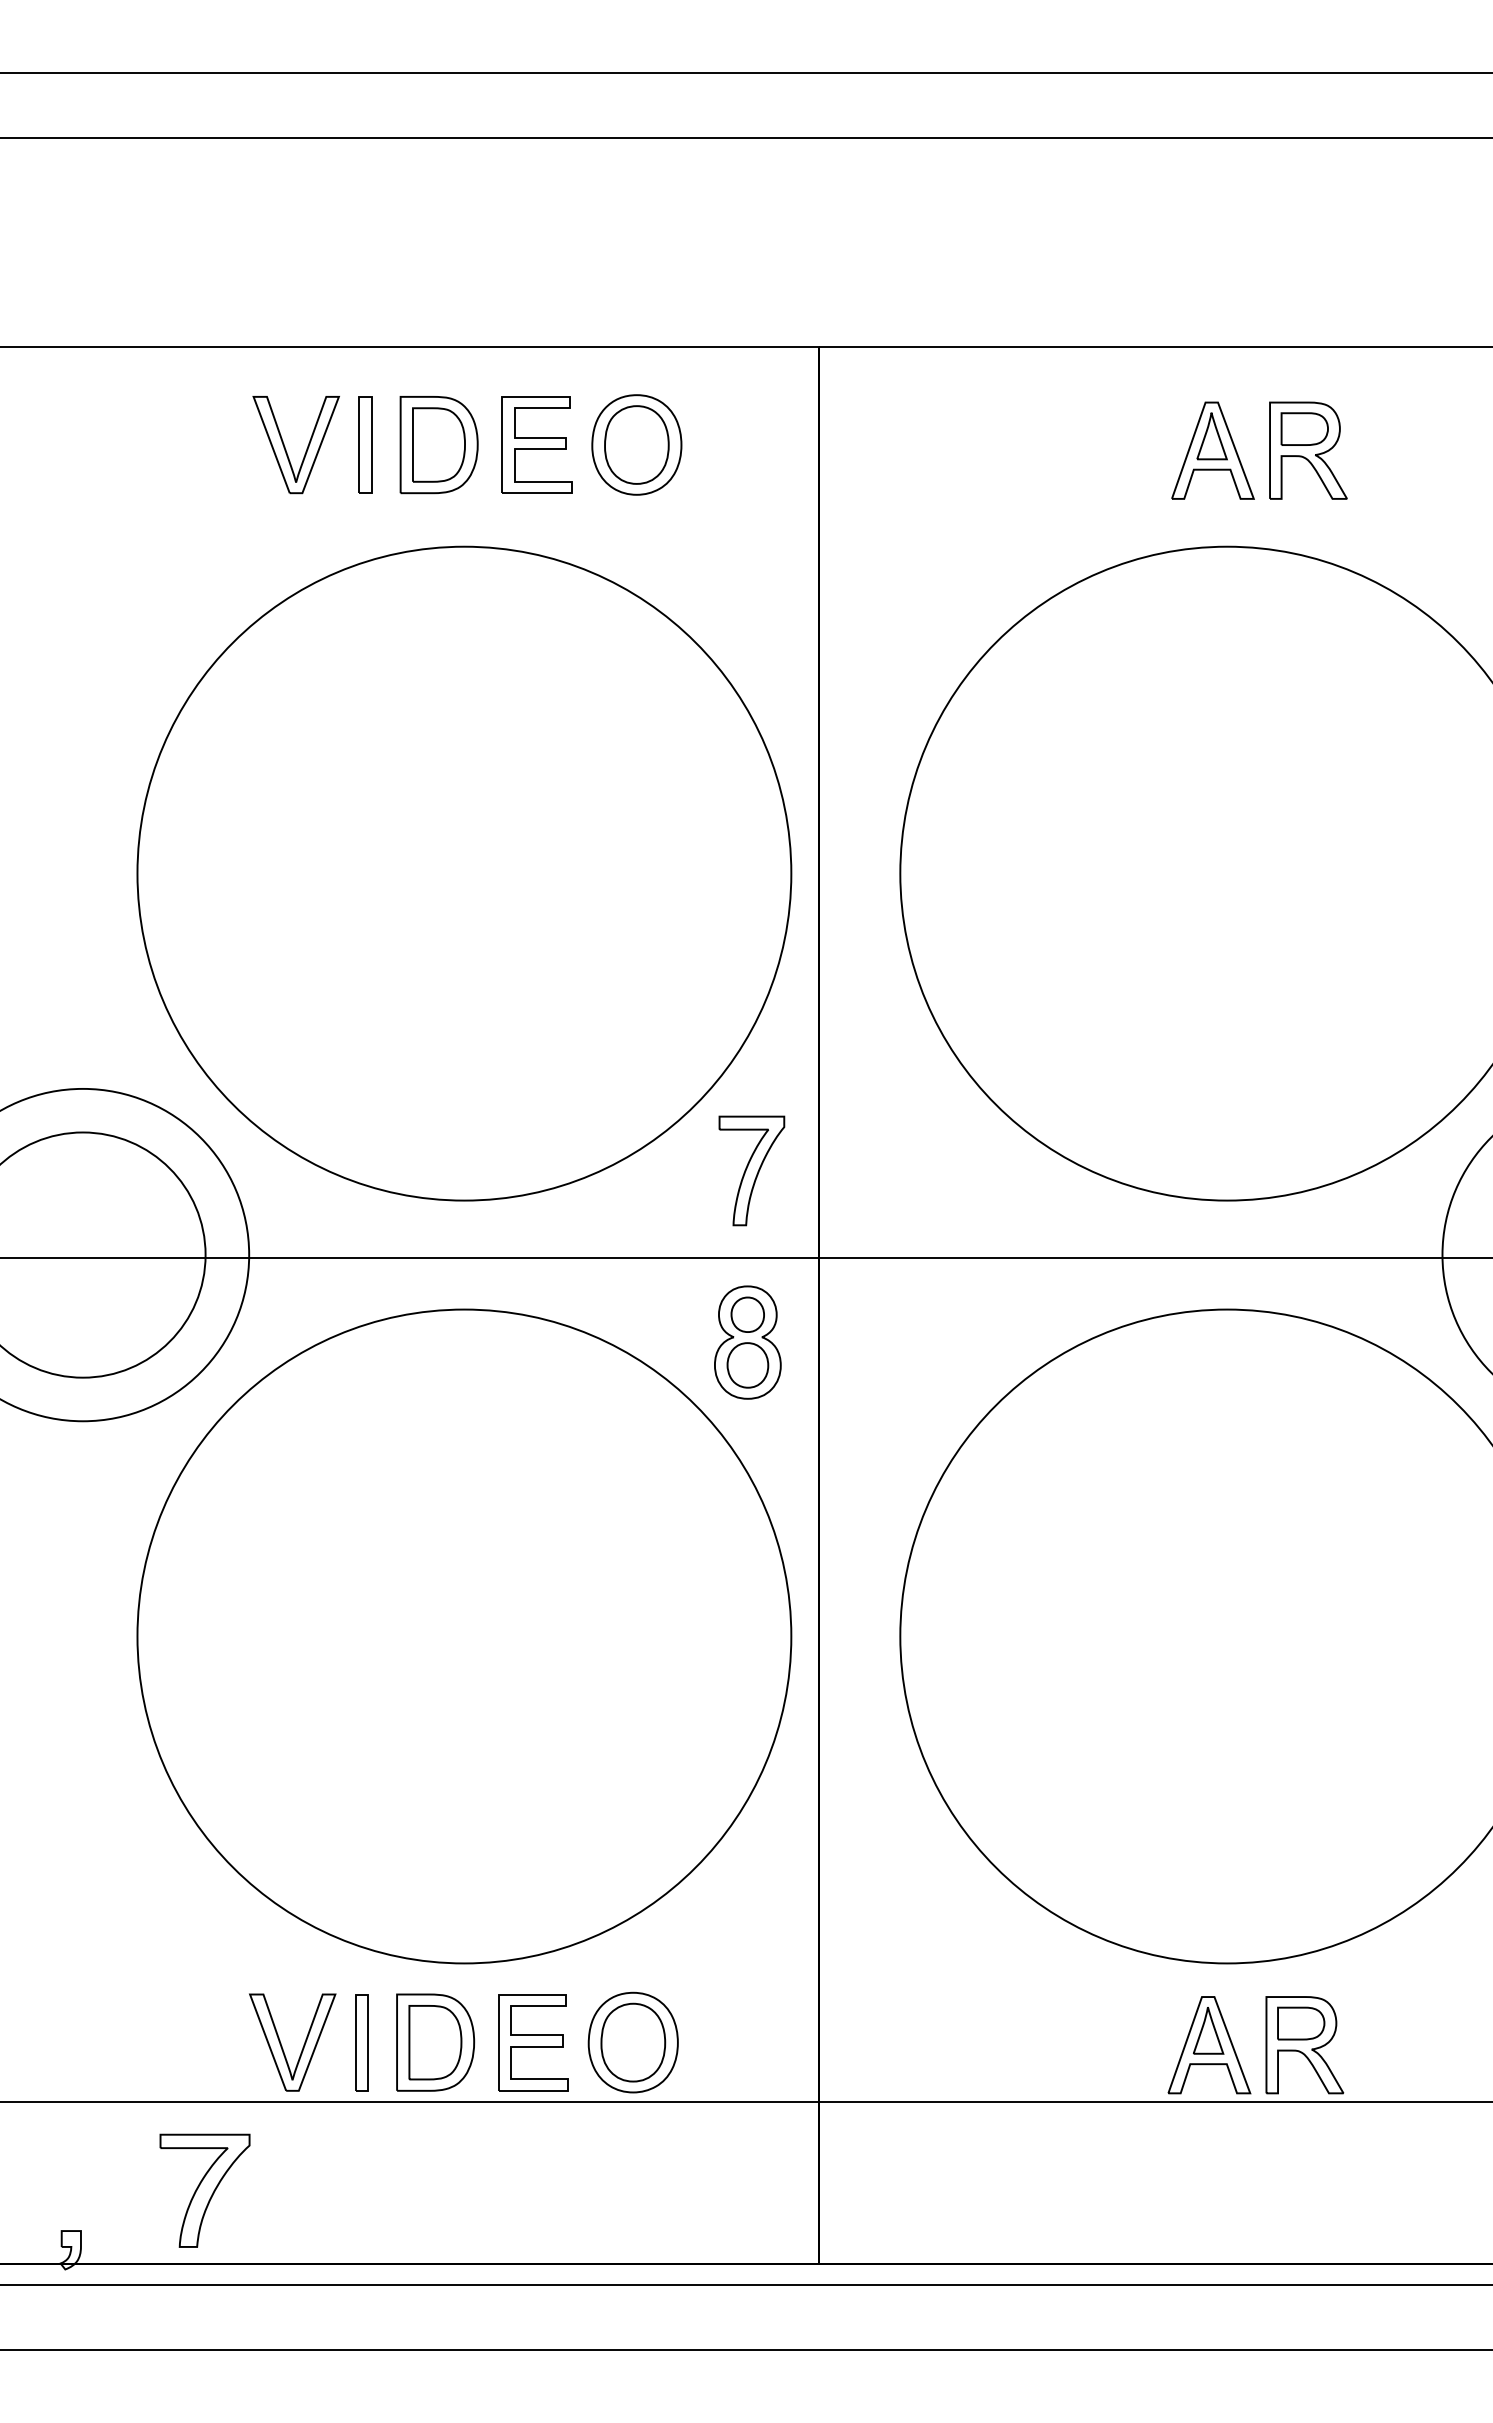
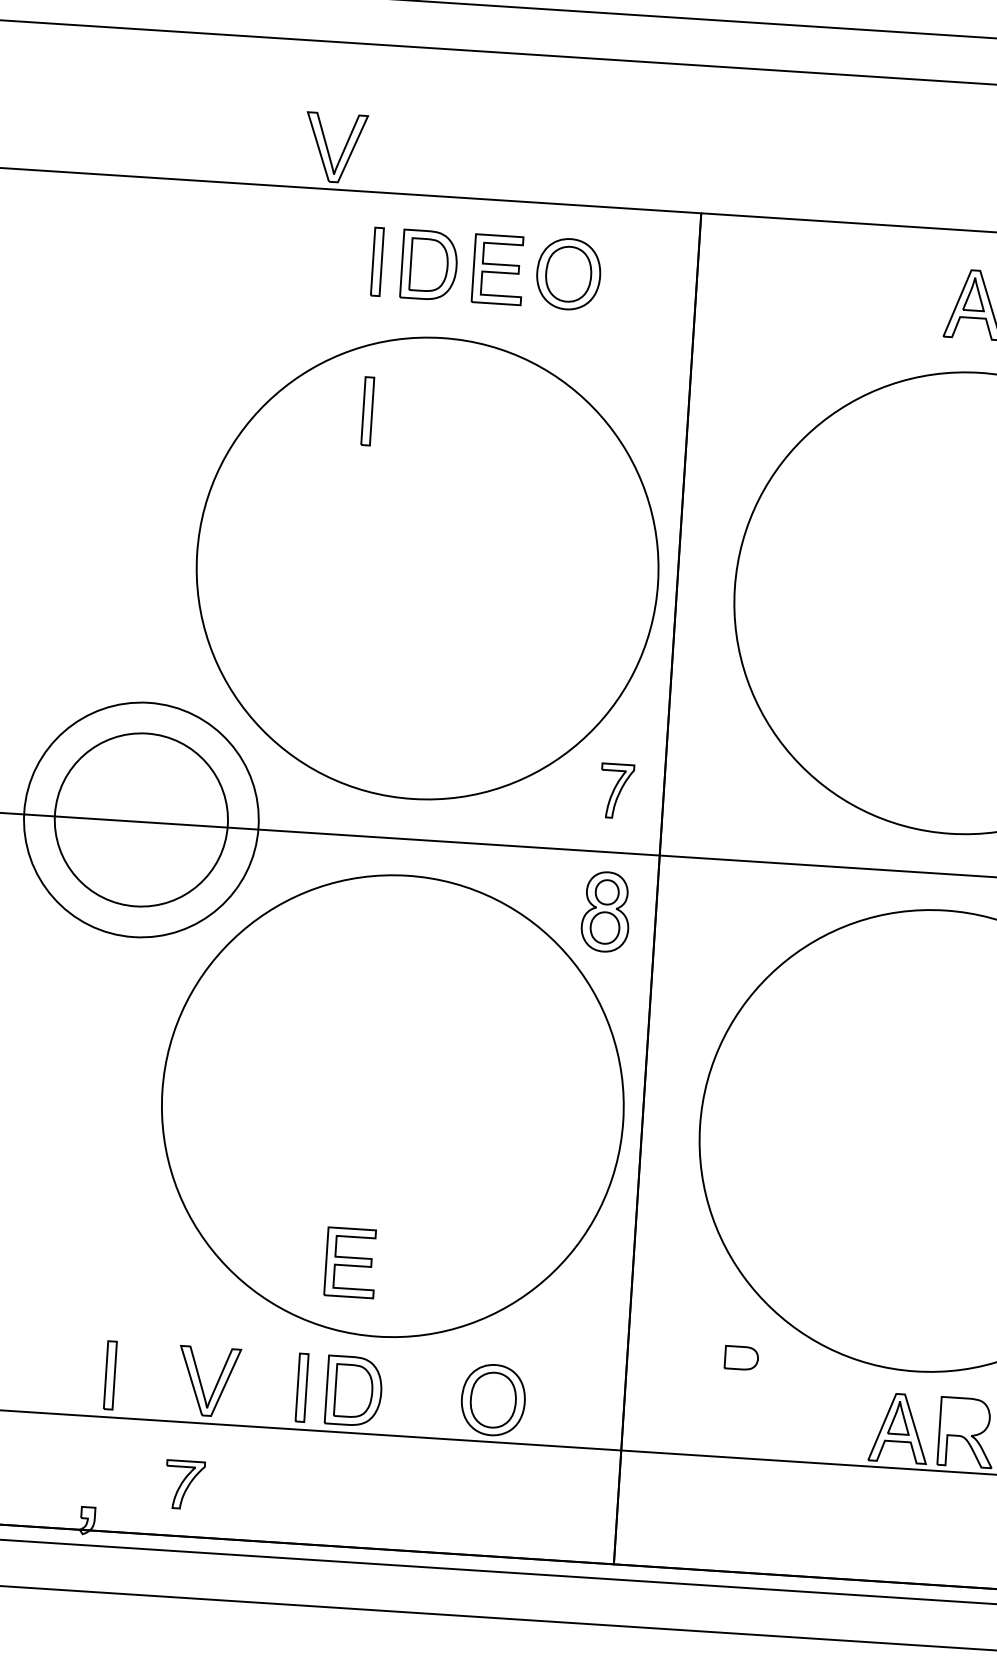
part: (286, 449) -> (328, 150), moved
part: (365, 656) -> (367, 410), added
part: (751, 1170) -> (616, 790), size x0.7
part: (1301, 2023) -> (741, 1358), moved
part: (89, 2042) -> (110, 1375), added
part: (533, 2042) -> (350, 1262), moved
part: (282, 2046) -> (201, 1384), moved
part: (204, 2190) -> (184, 1484), size x0.6

